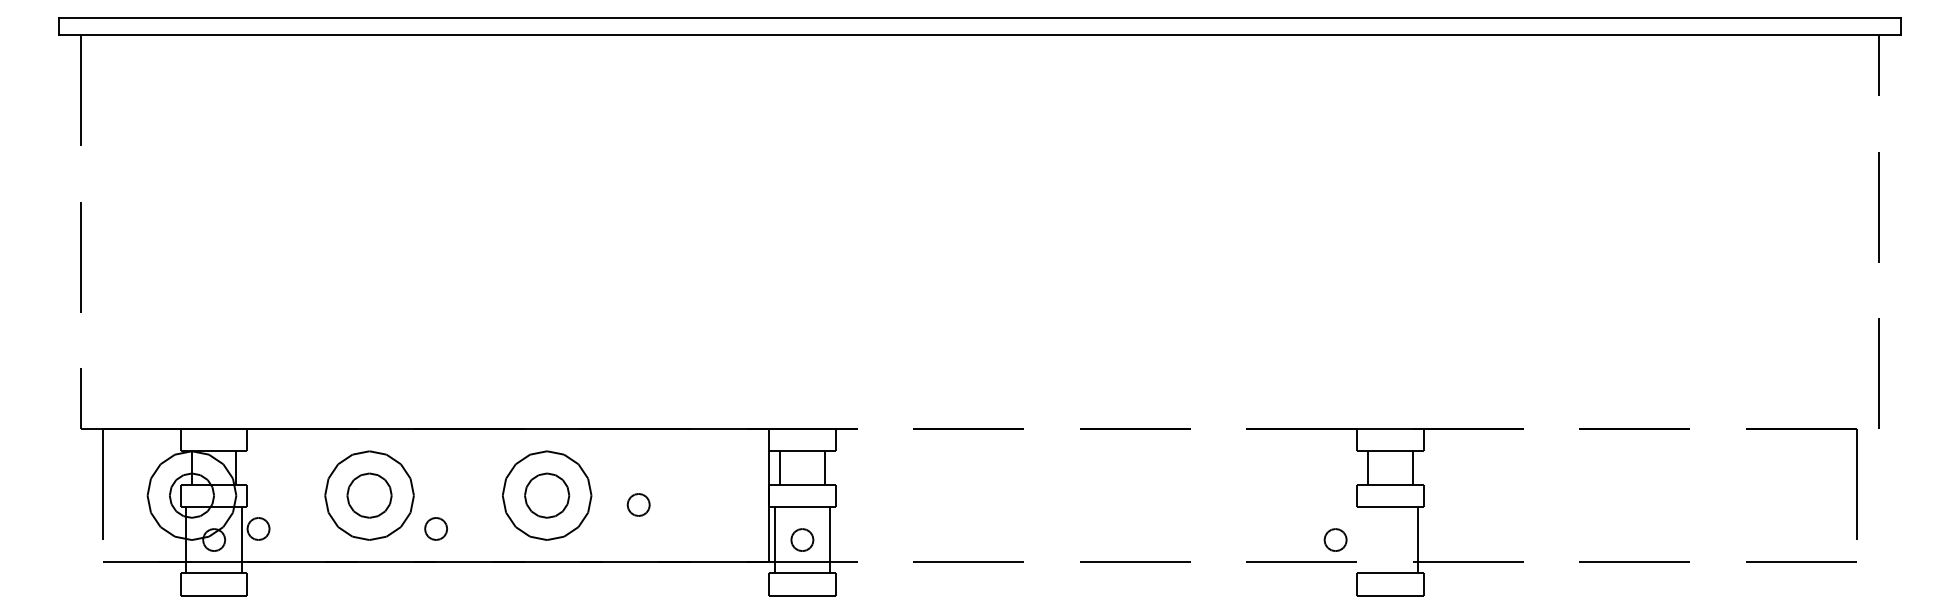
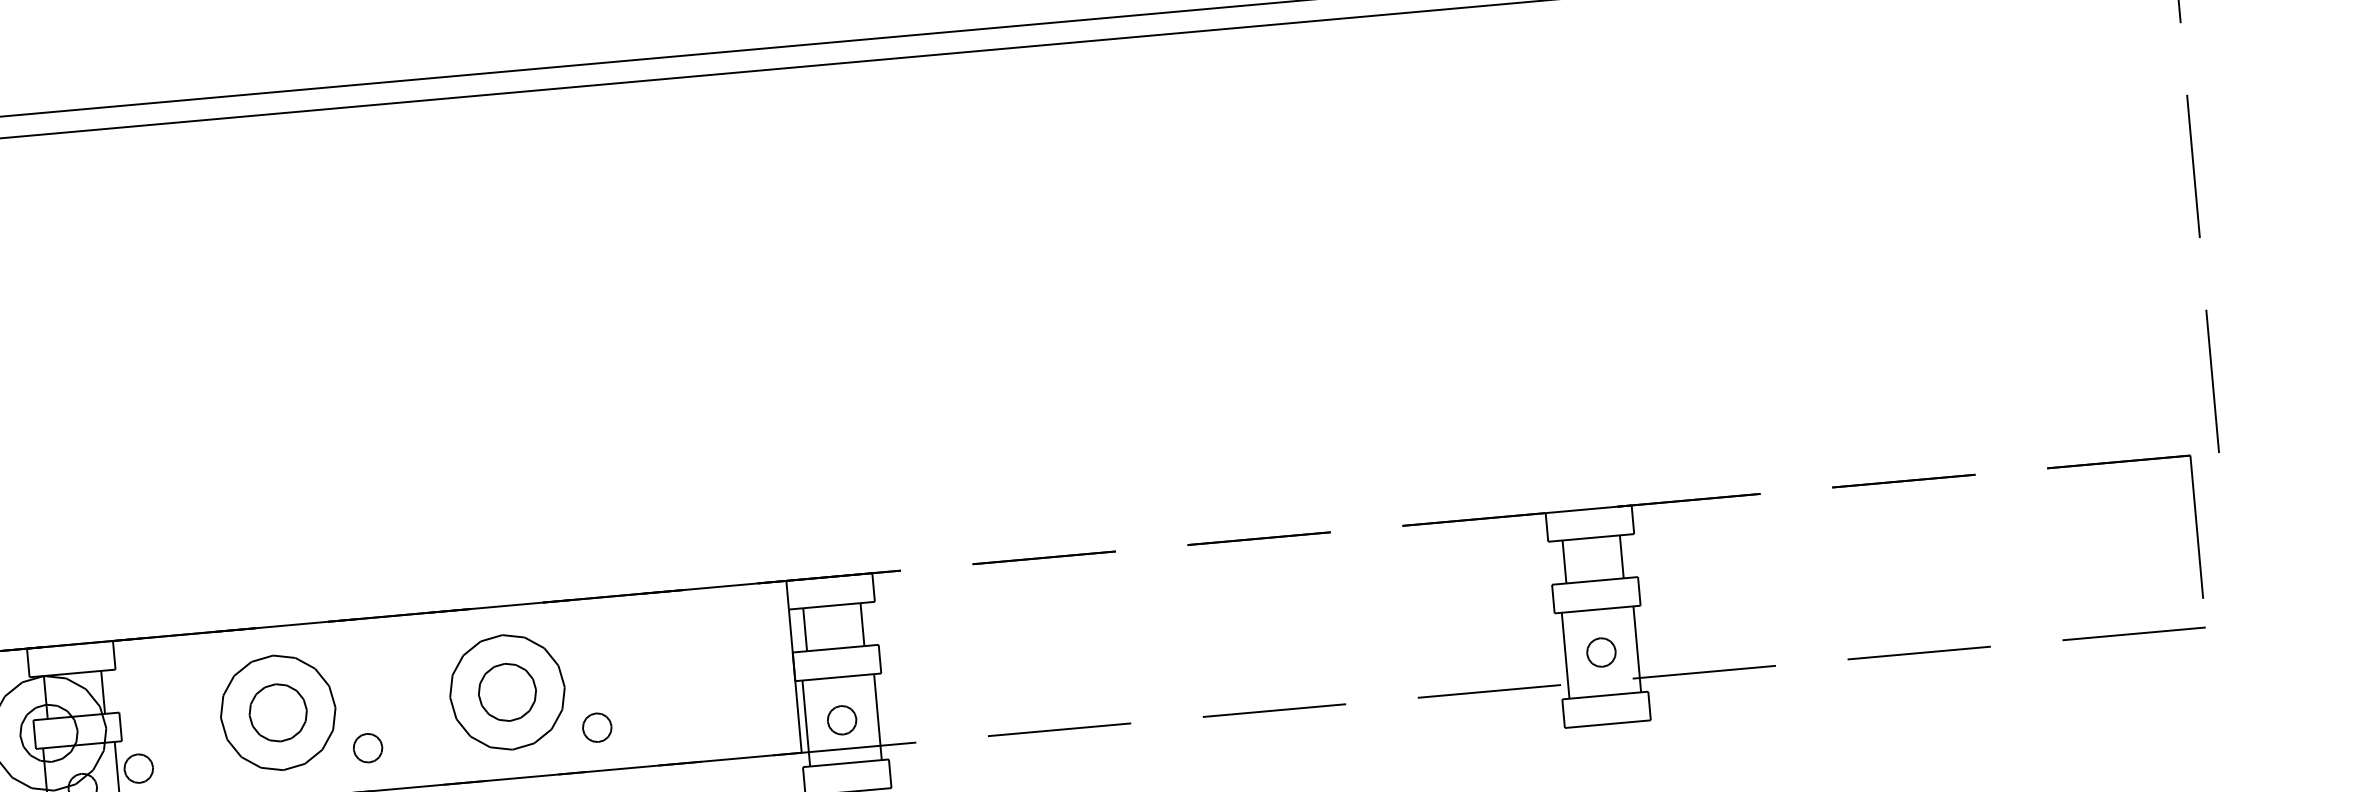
part: (638, 504) -> (596, 727), moved
part: (1335, 539) -> (1601, 651), moved
line: (1362, 539) -> (1565, 655), added

